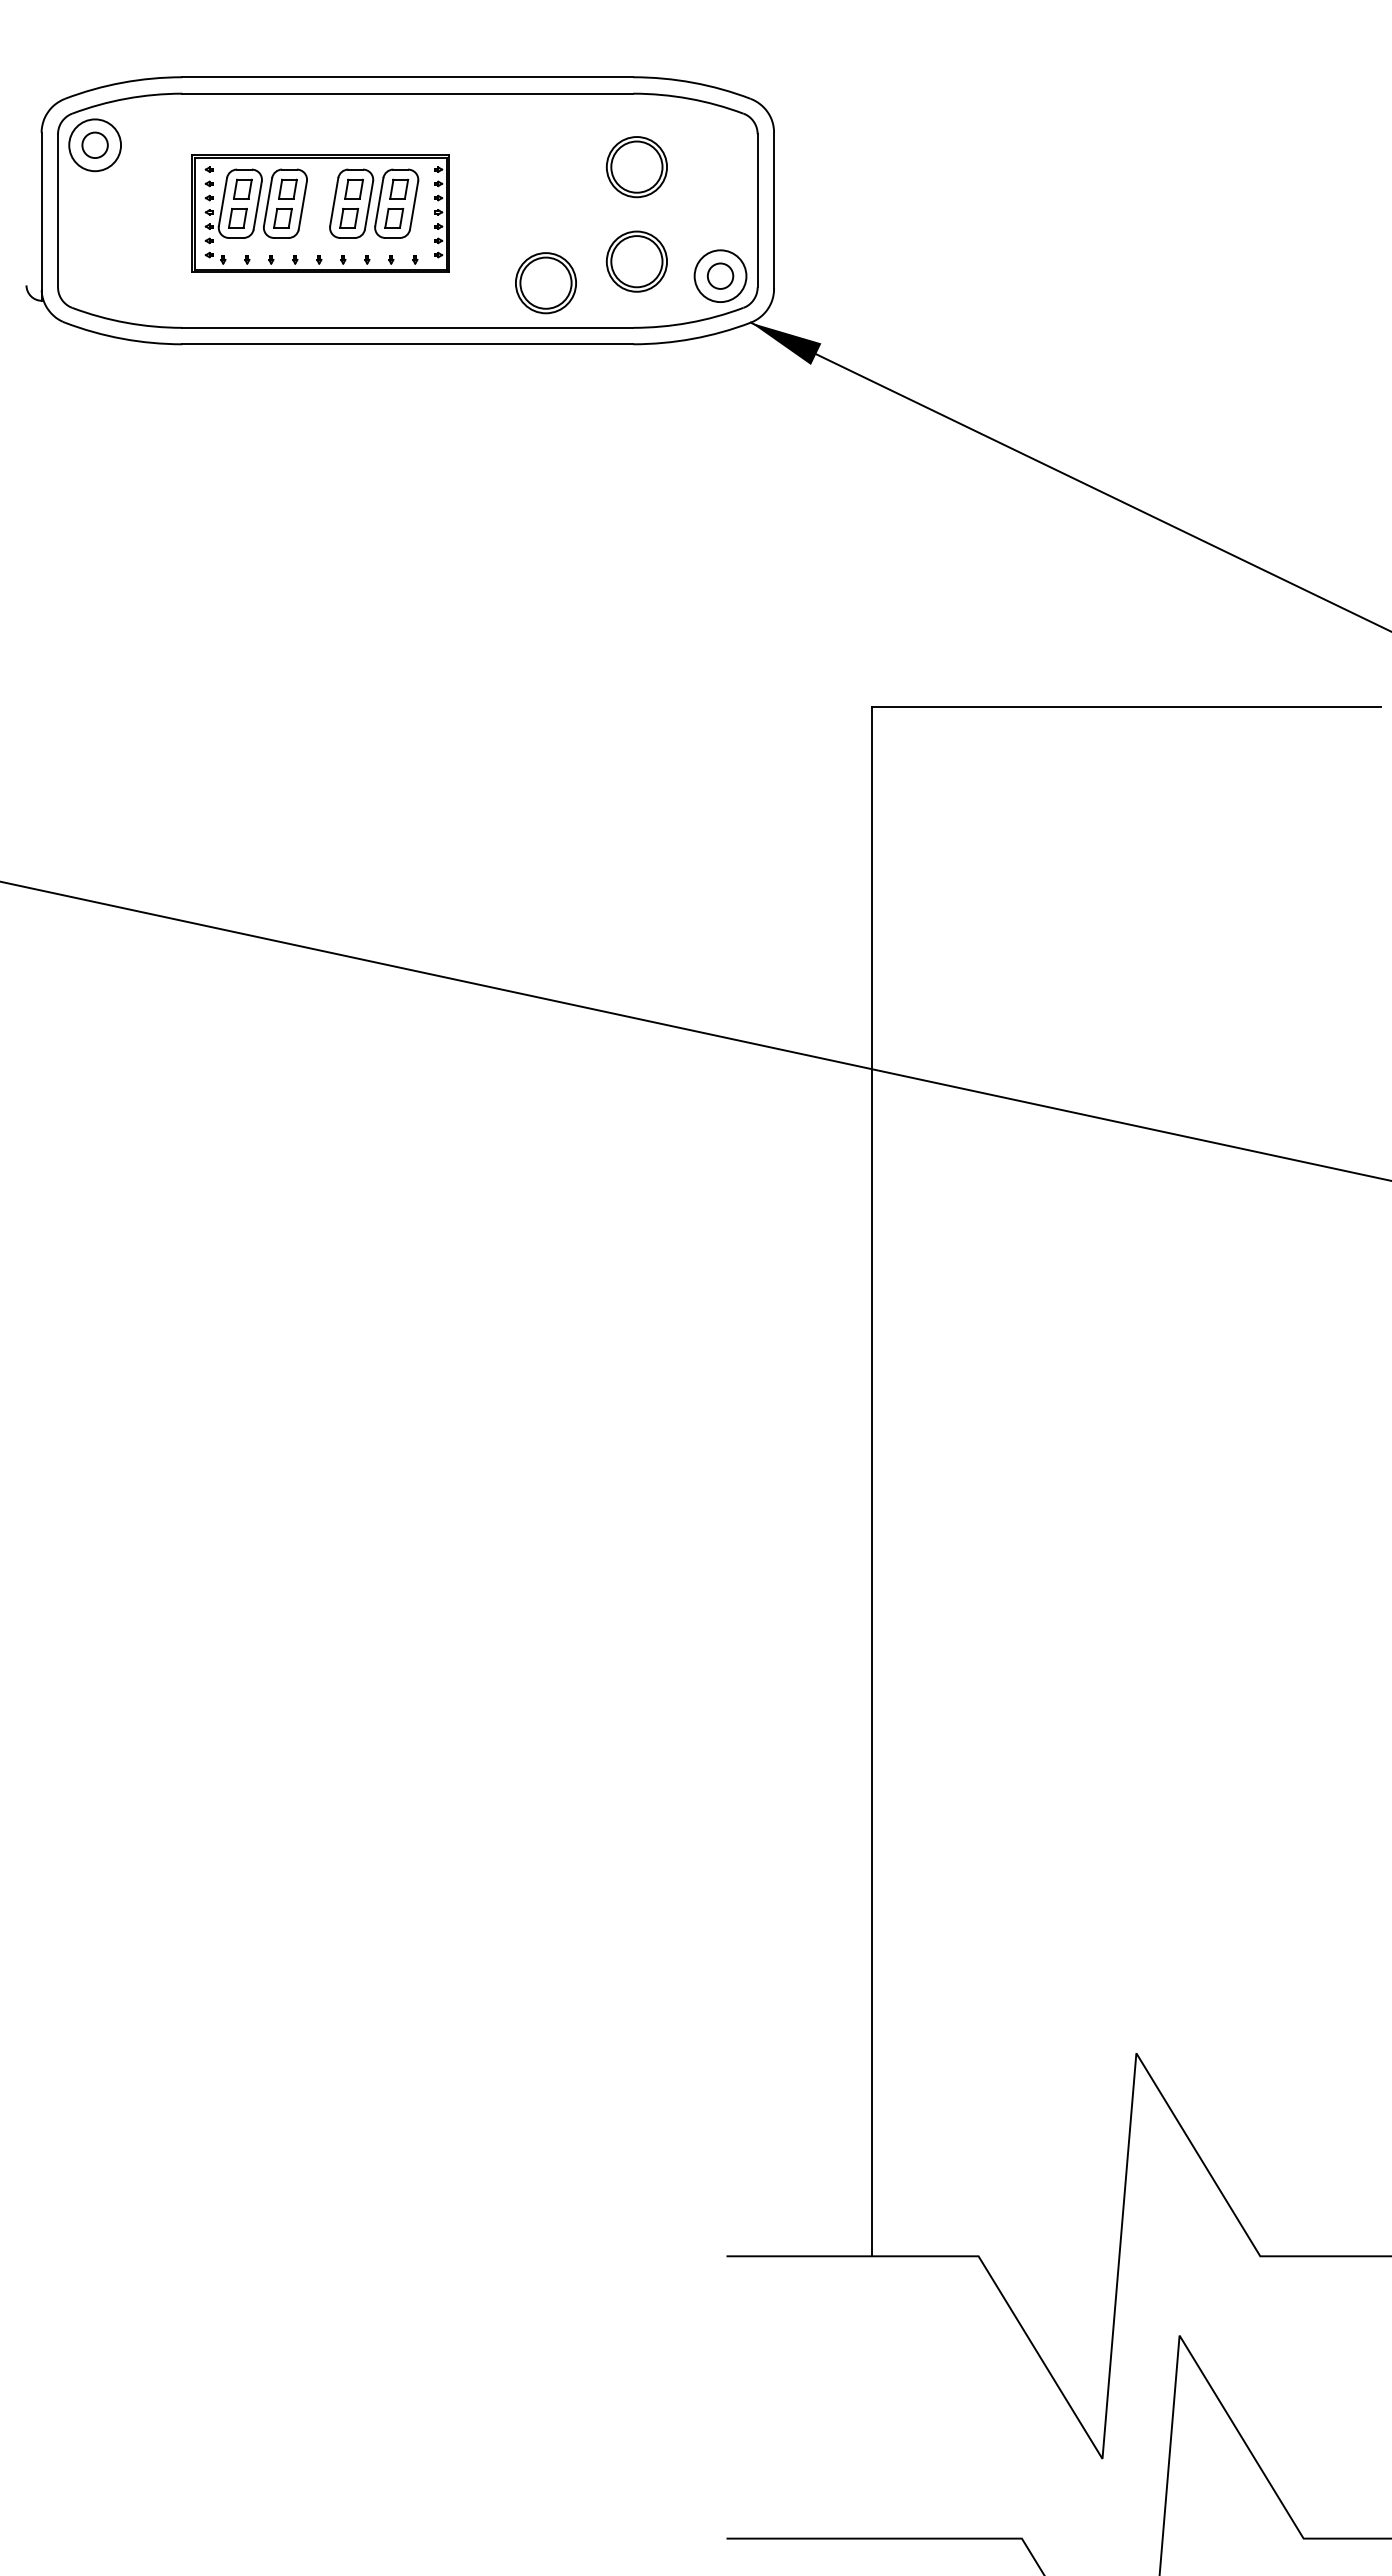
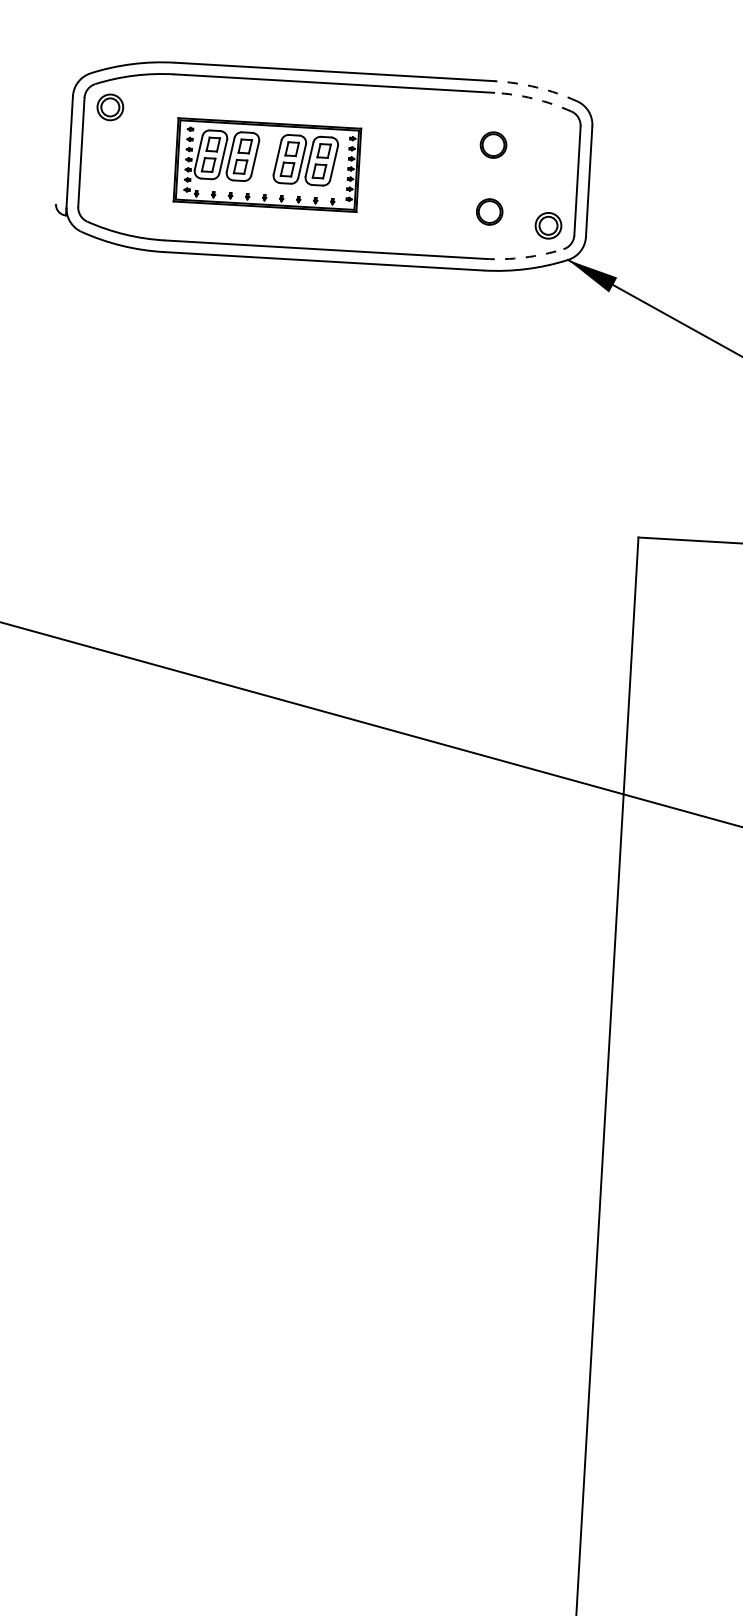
arc: (692, 82) -> (536, 87), solid -> dashed
arc: (689, 98) -> (533, 98), solid -> dashed
circle: (95, 145) -> (110, 107), size x0.7
part: (636, 167) -> (493, 145), size x0.6
part: (636, 261) -> (489, 211), size x0.6
circle: (720, 276) -> (548, 226), size x0.7
part: (545, 283) -> (424, 223), removed
arc: (689, 322) -> (524, 257), solid -> dashed

